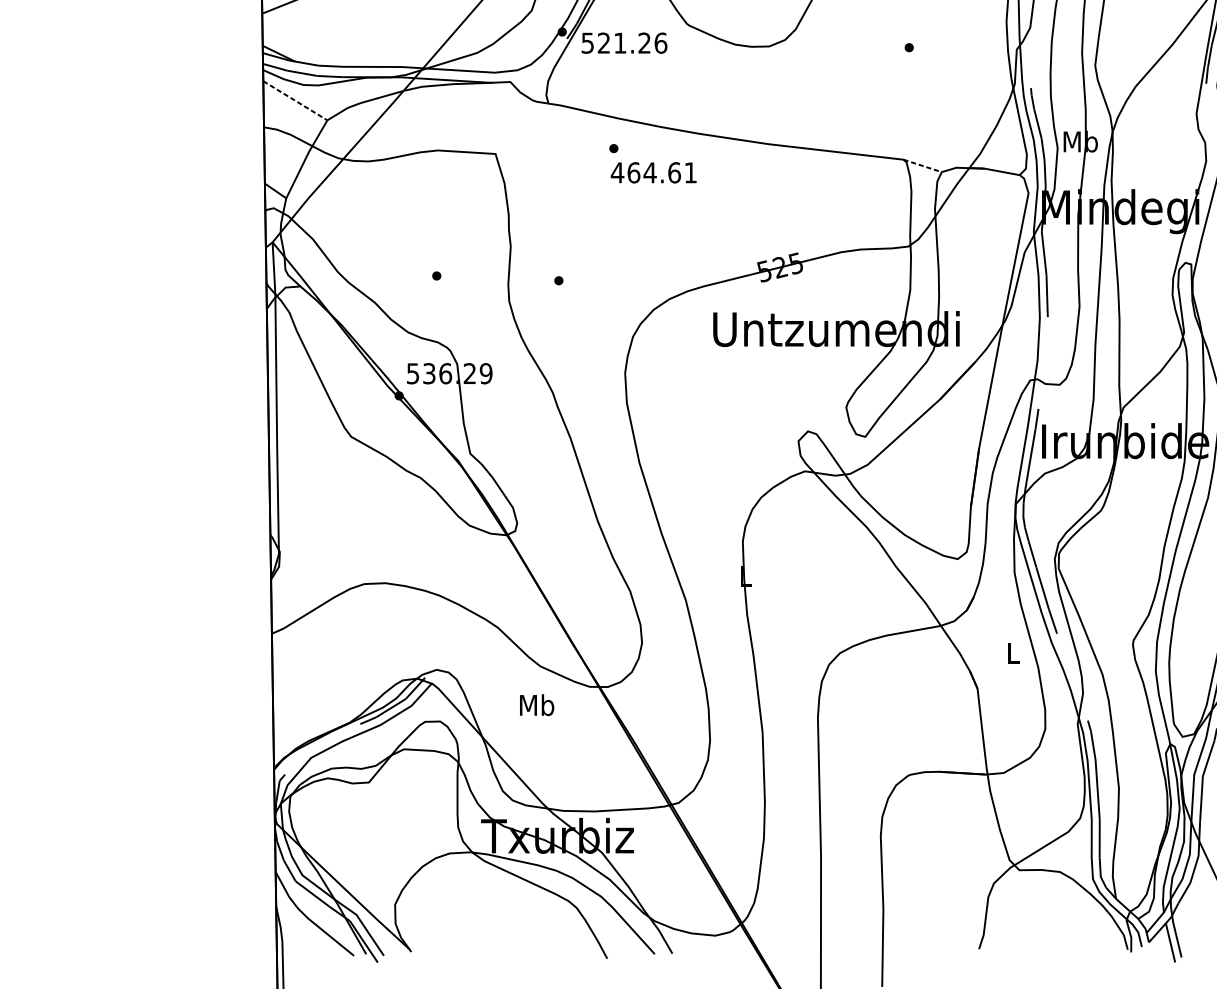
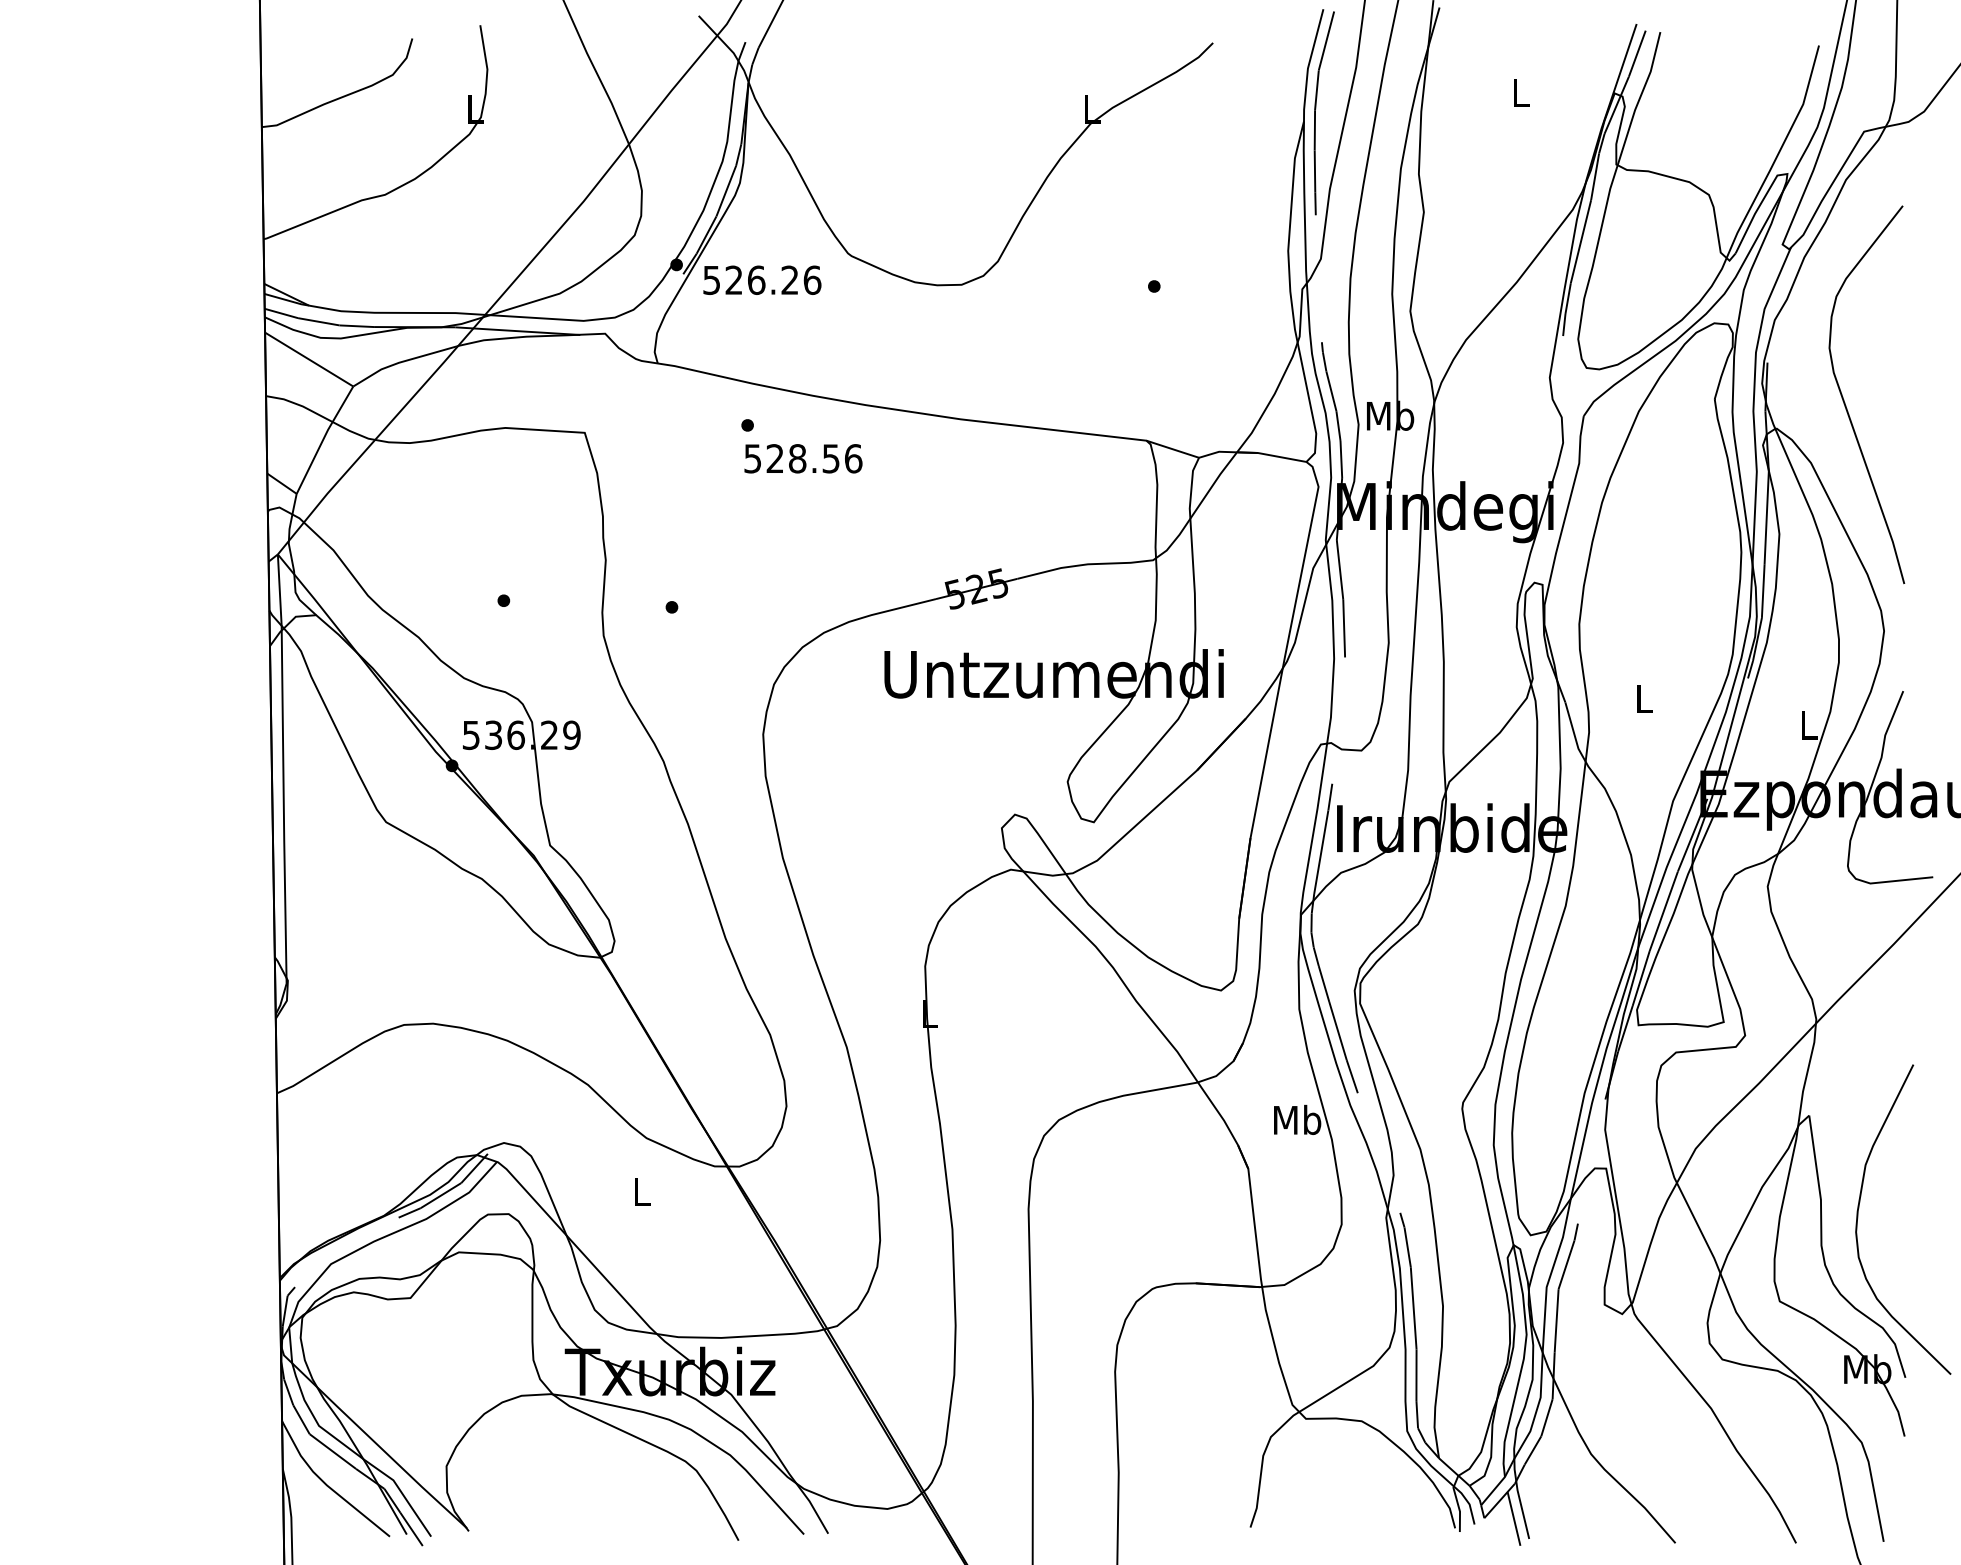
text: (620, 42) -> (756, 279), 521.26 -> 526.26
line: (295, 100) -> (309, 359), dashed -> solid
line: (922, 166) -> (1172, 449), dashed -> solid
text: (653, 172) -> (802, 458), 464.61 -> 528.56
text: (1013, 652) -> (1297, 1119), L -> Mb
text: (536, 705) -> (641, 1191), Mb -> L

